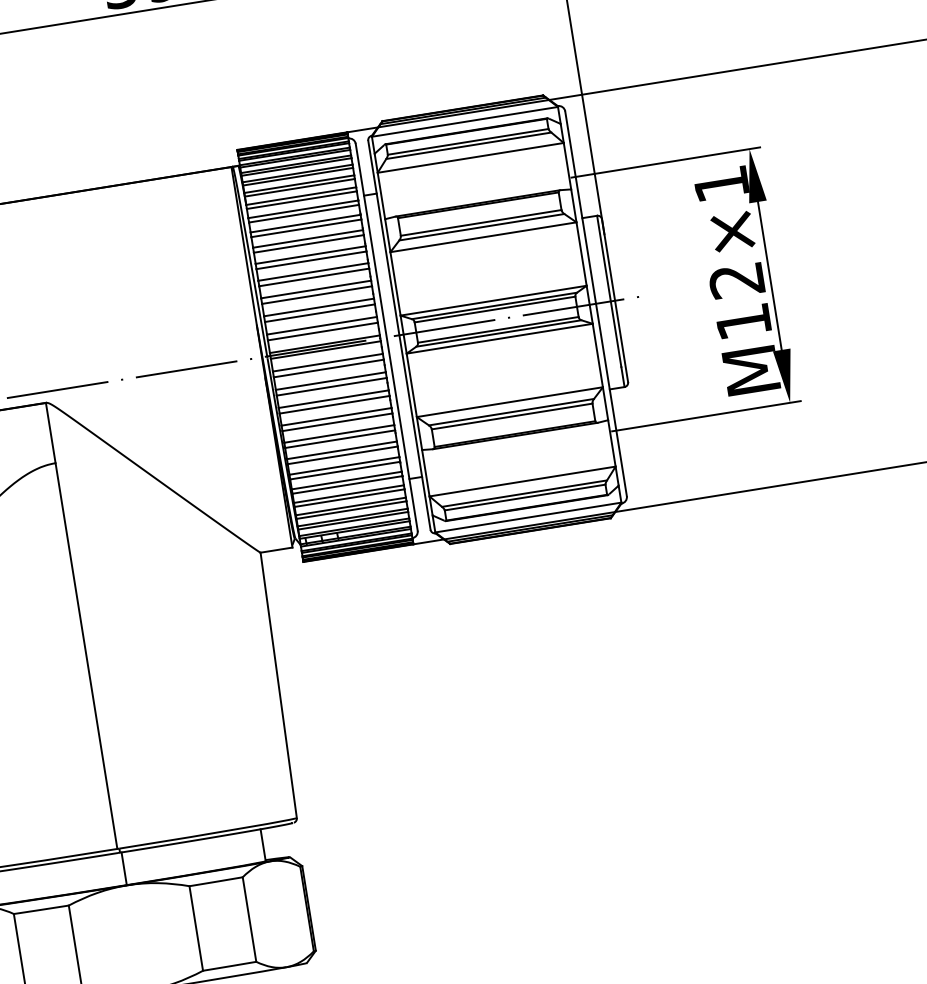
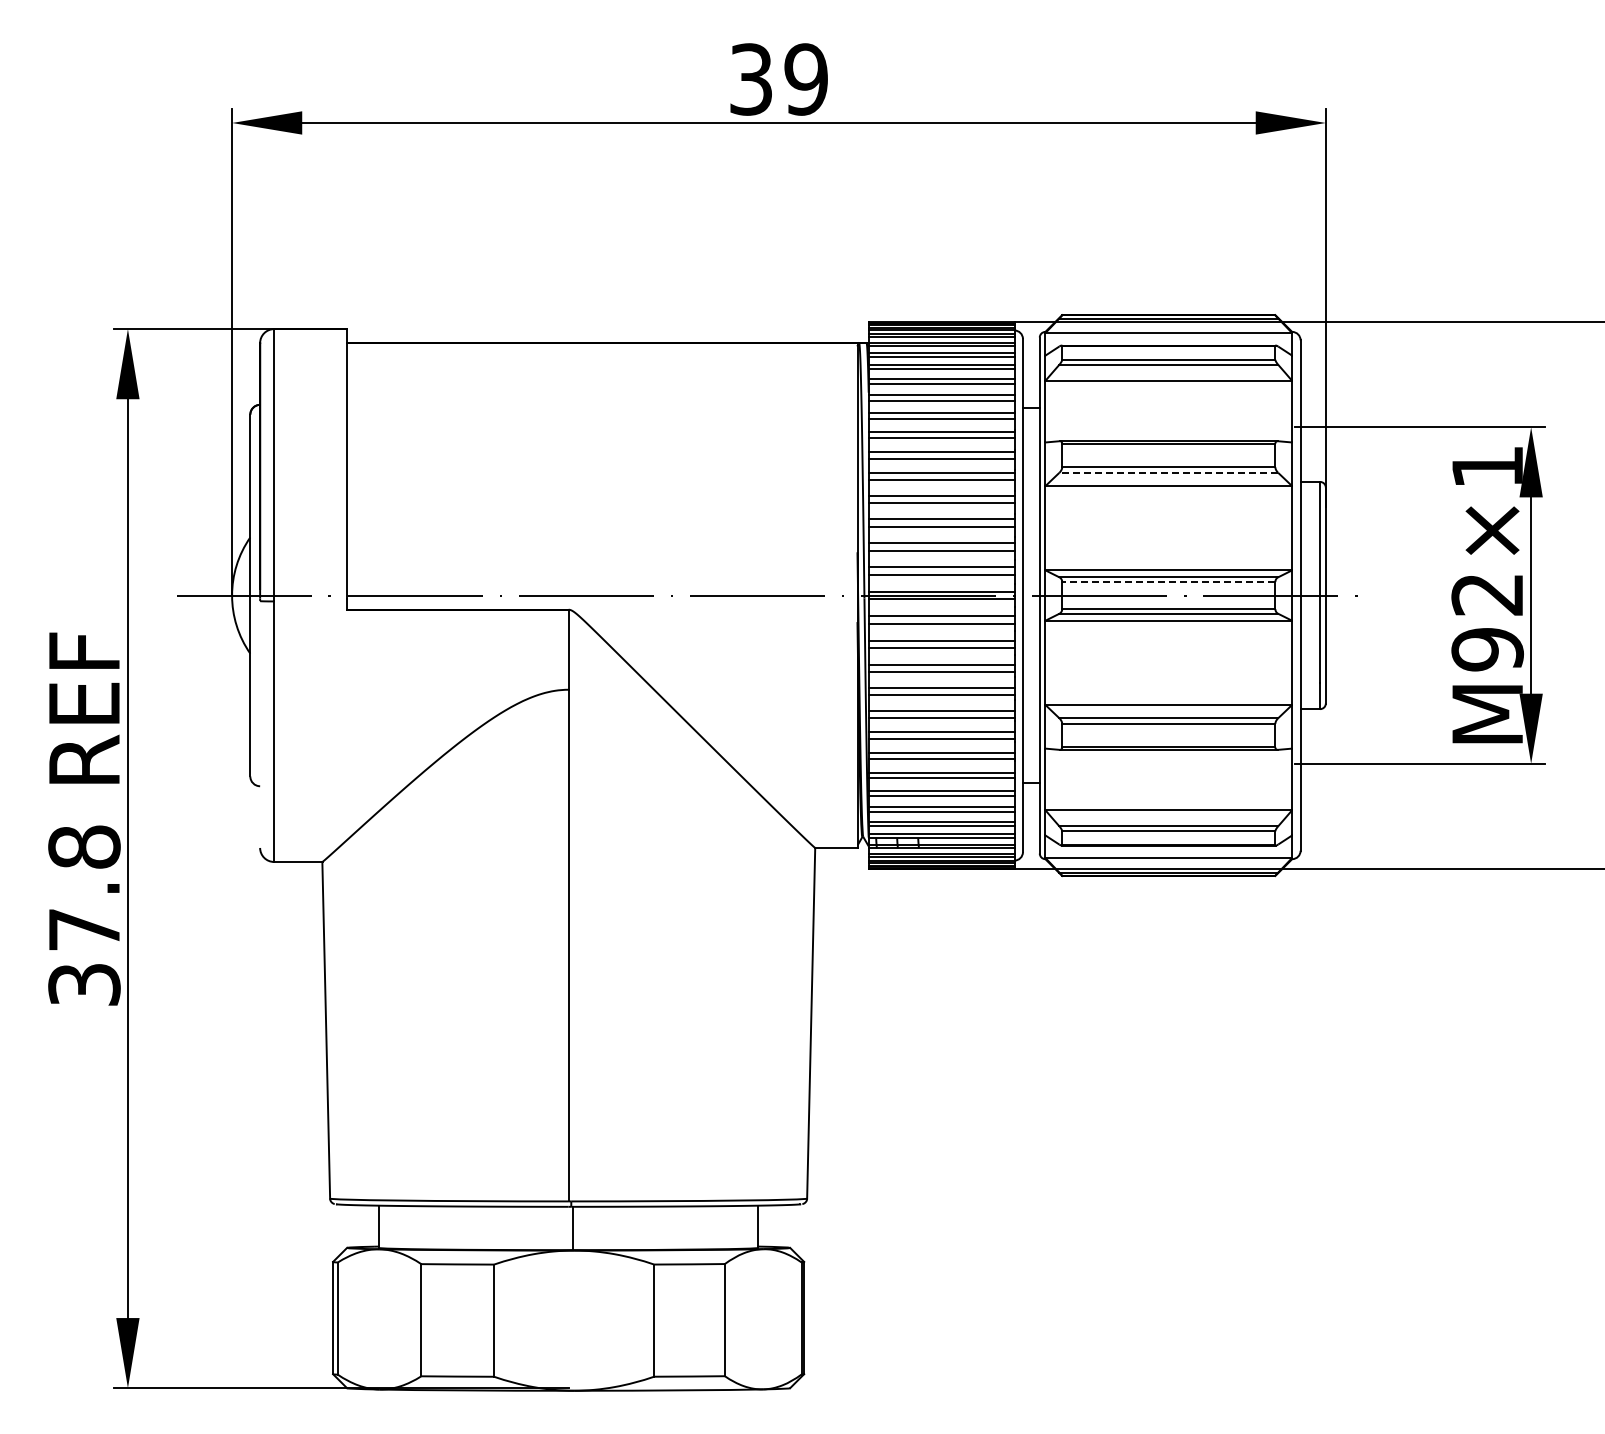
line: (481, 226) -> (1168, 472), solid -> dashed
line: (494, 309) -> (1168, 582), solid -> dashed
text: (743, 321) -> (1487, 649), M12×1 -> M92×1

